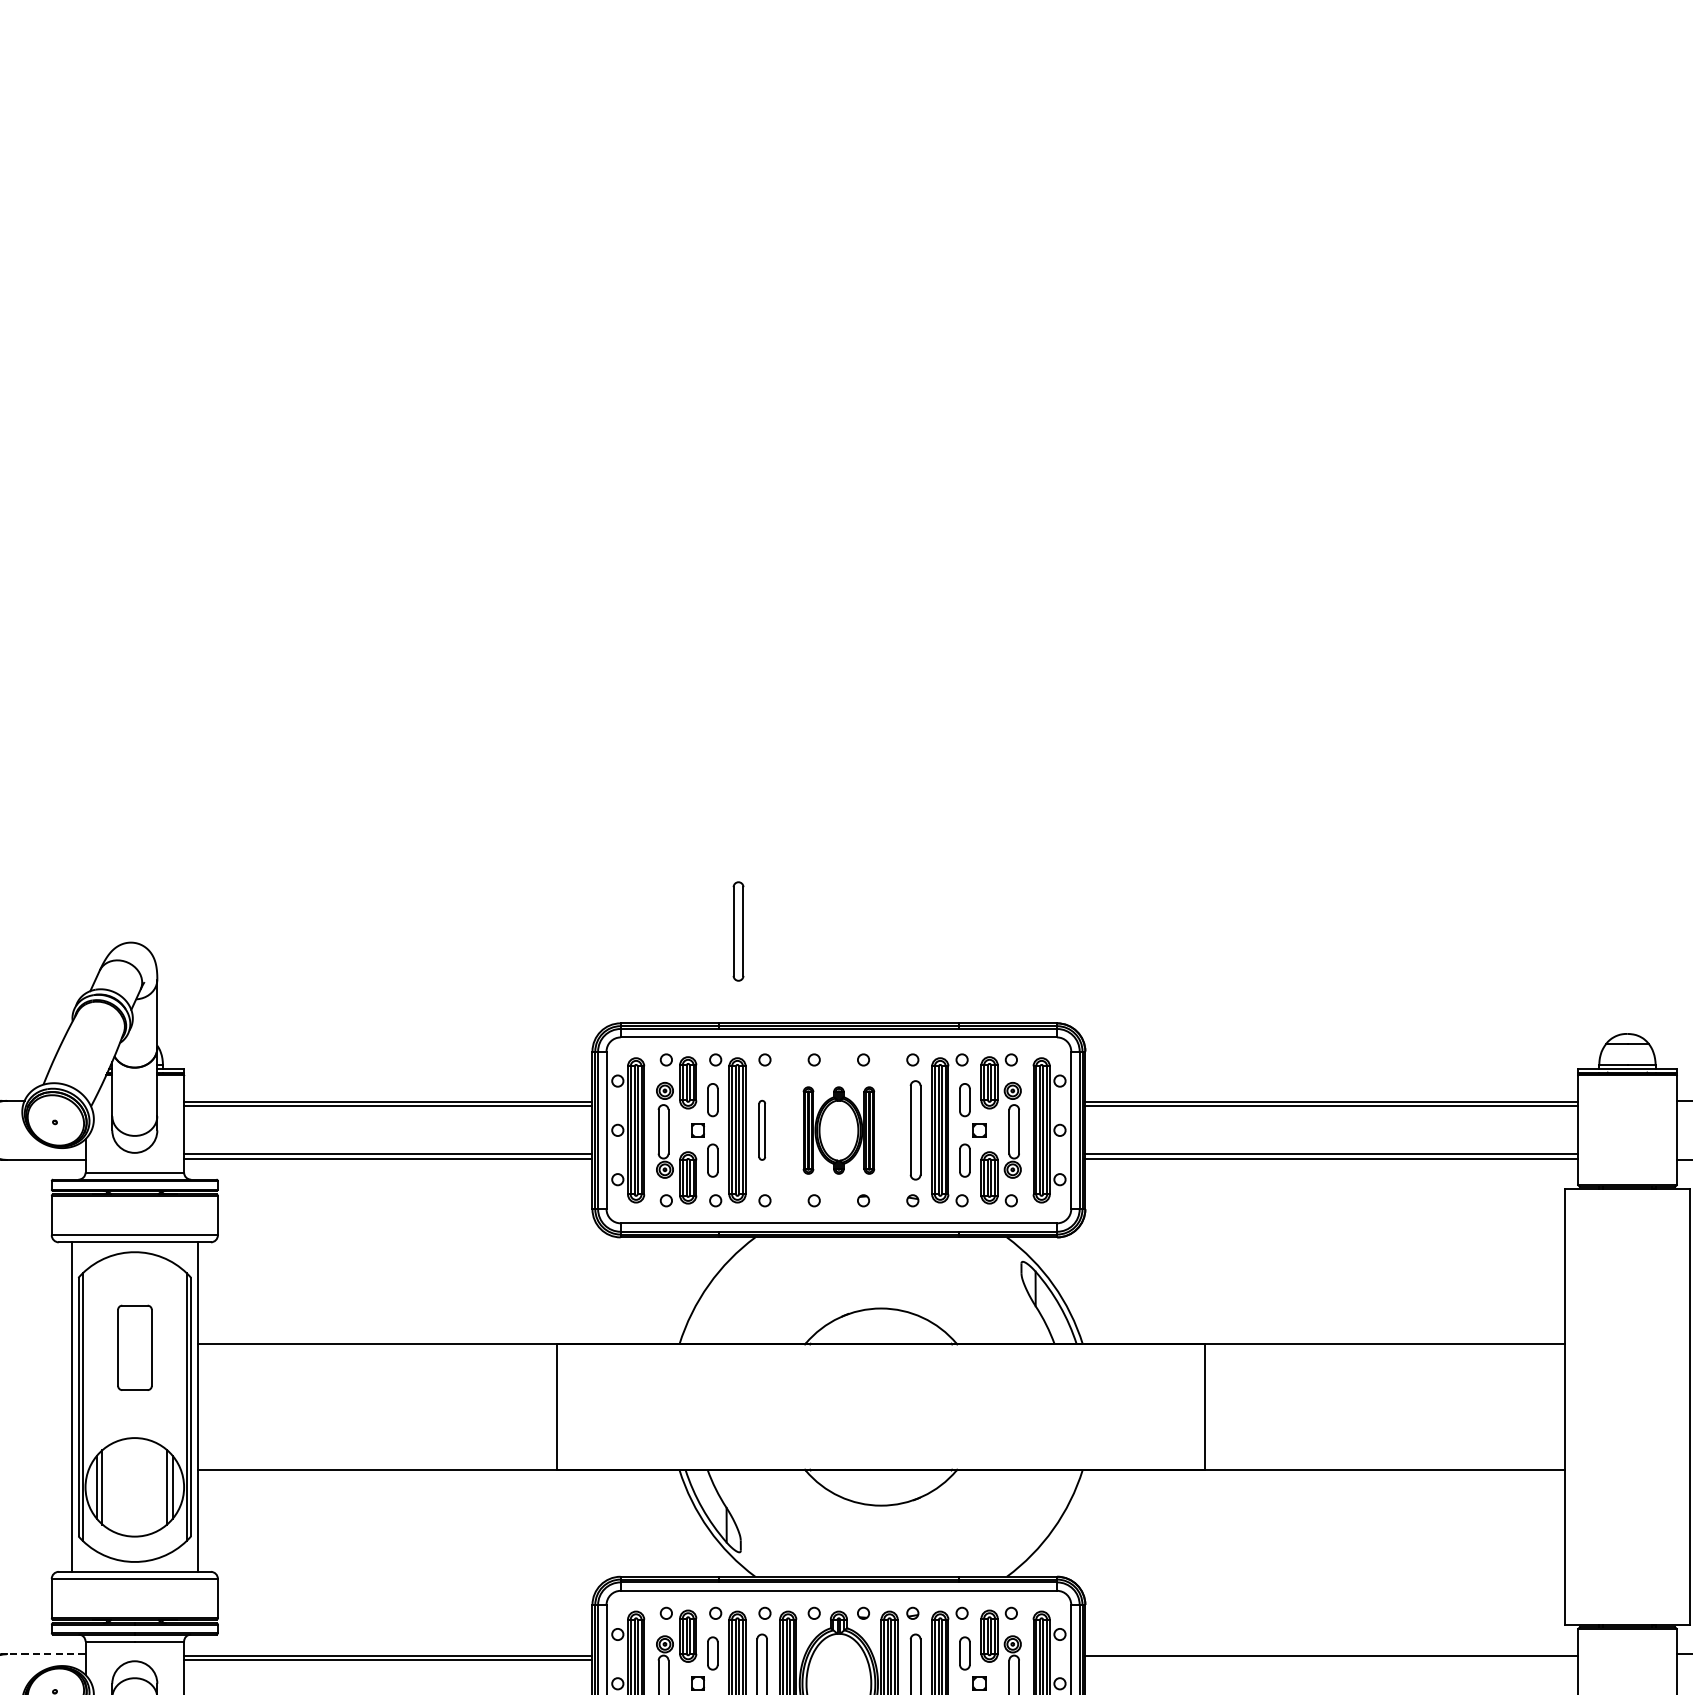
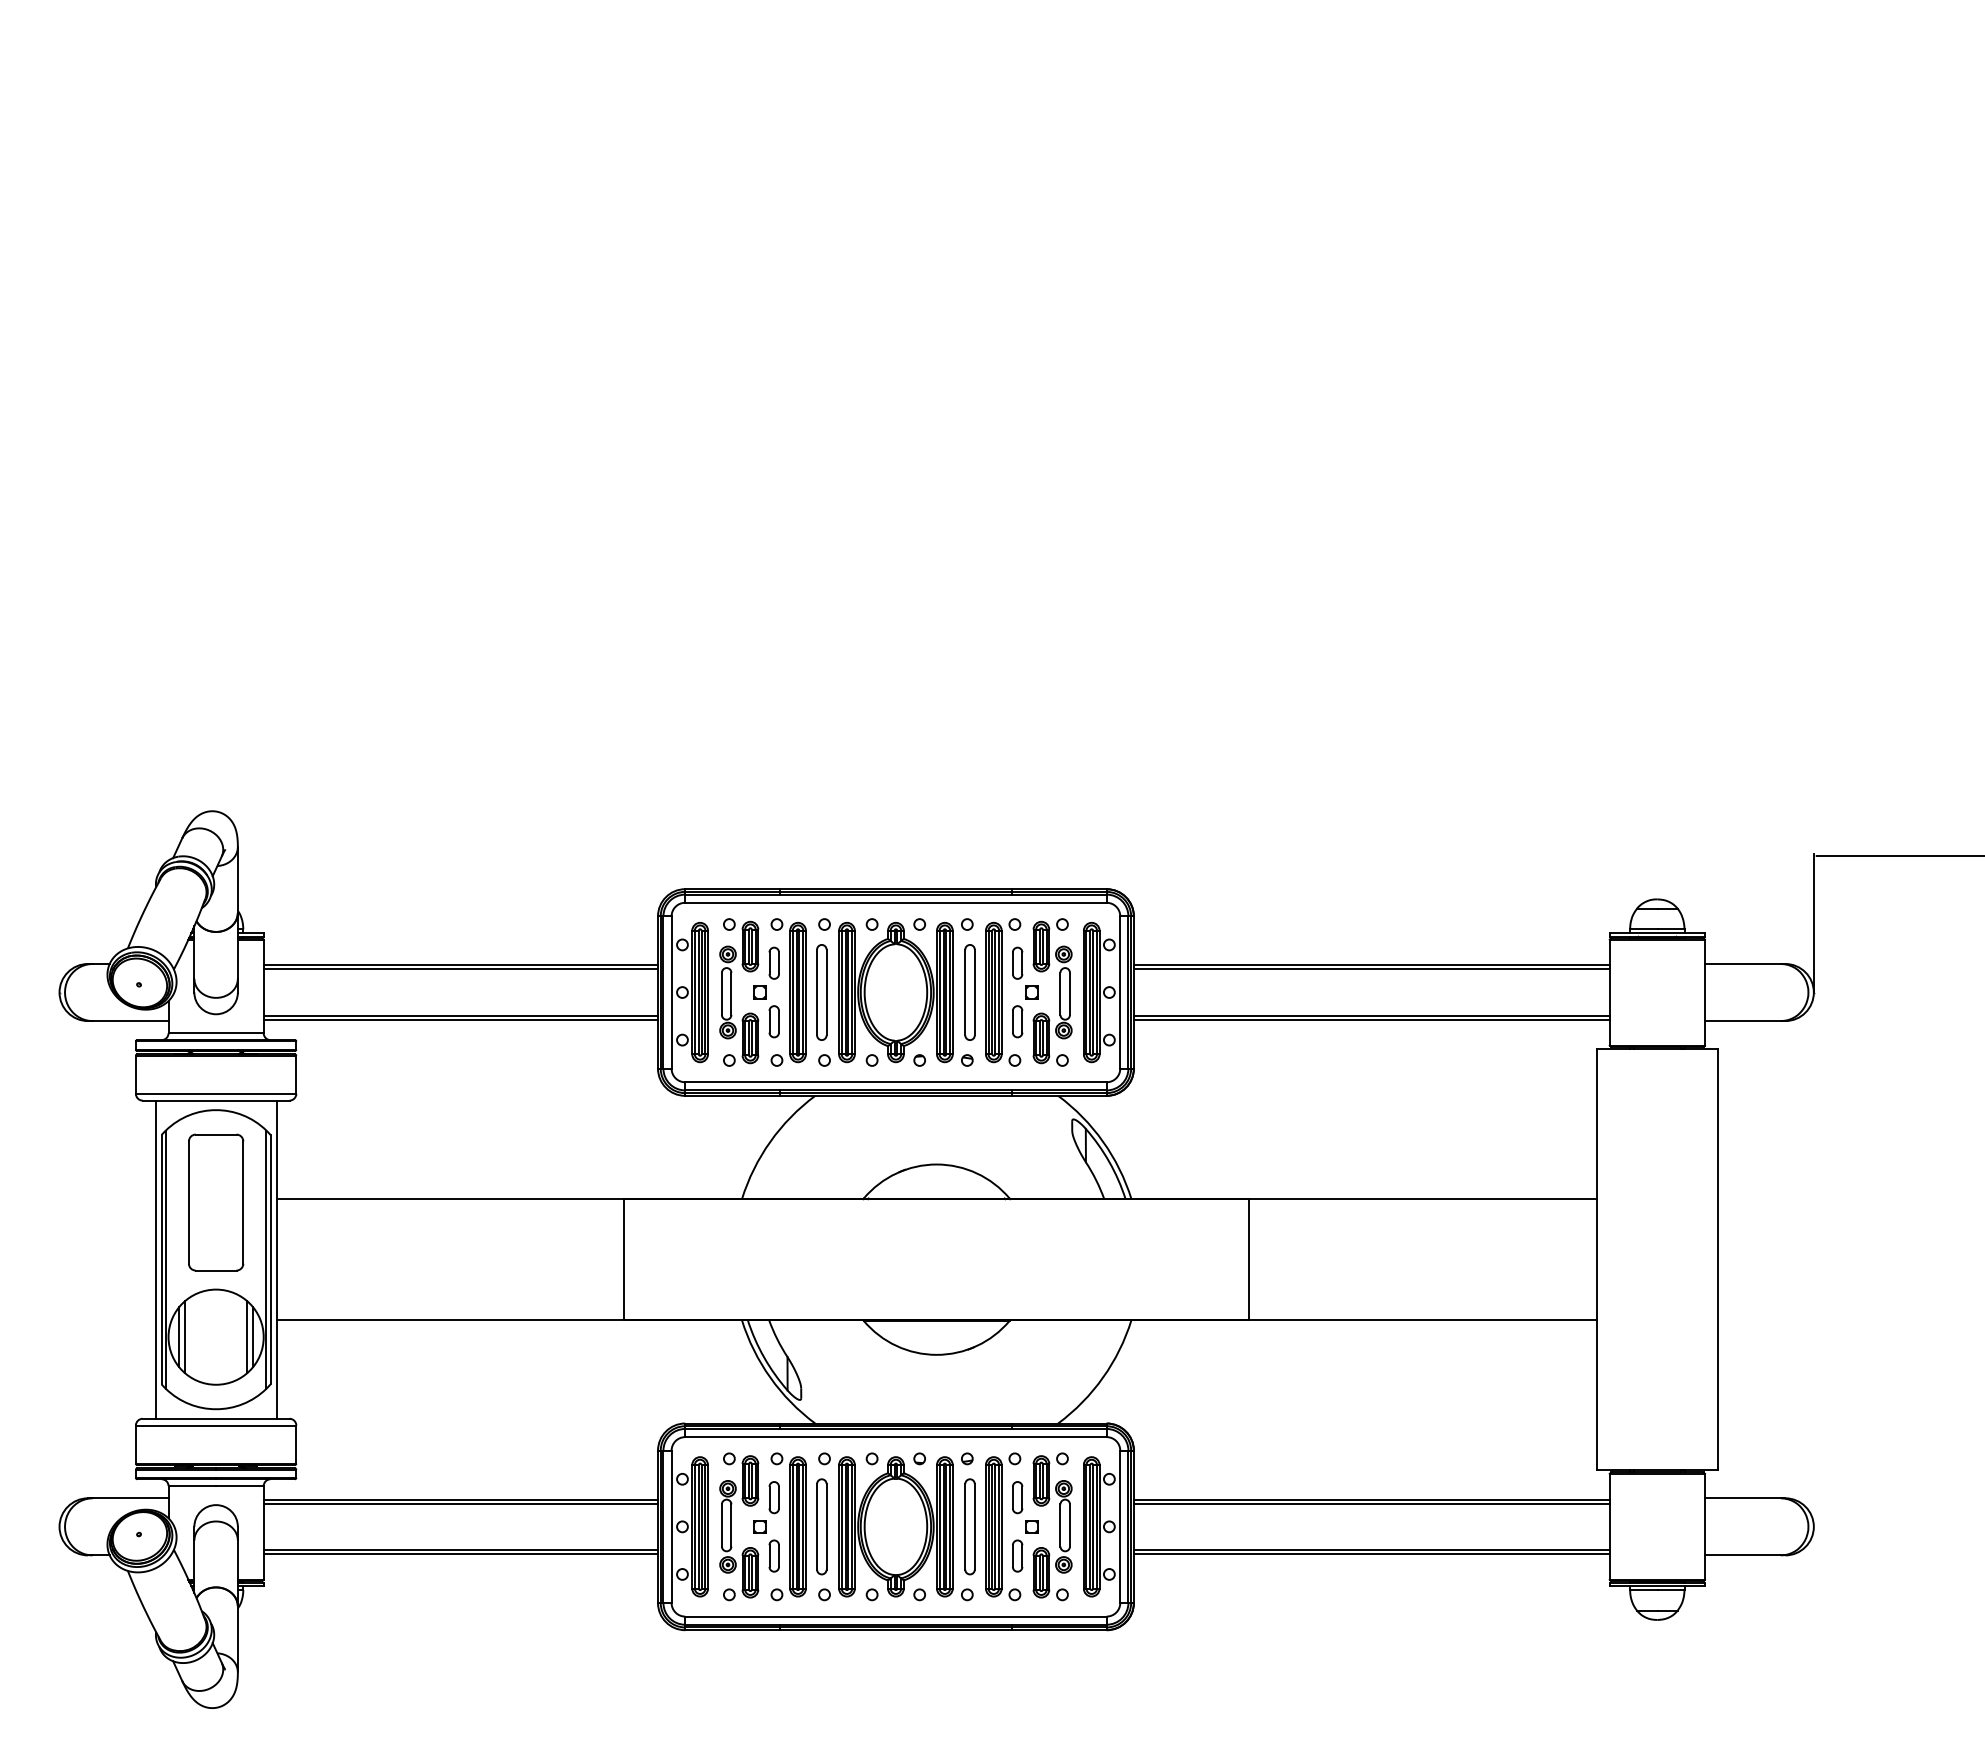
part: (737, 931) -> (798, 800), removed
part: (761, 1130) -> (821, 992), size x1.67
part: (838, 1130) -> (895, 992), size x1.67
part: (135, 1347) -> (216, 1202), size x1.67
line: (46, 1654) -> (130, 1498), dashed -> solid
line: (1331, 1659) -> (1371, 1503), added

